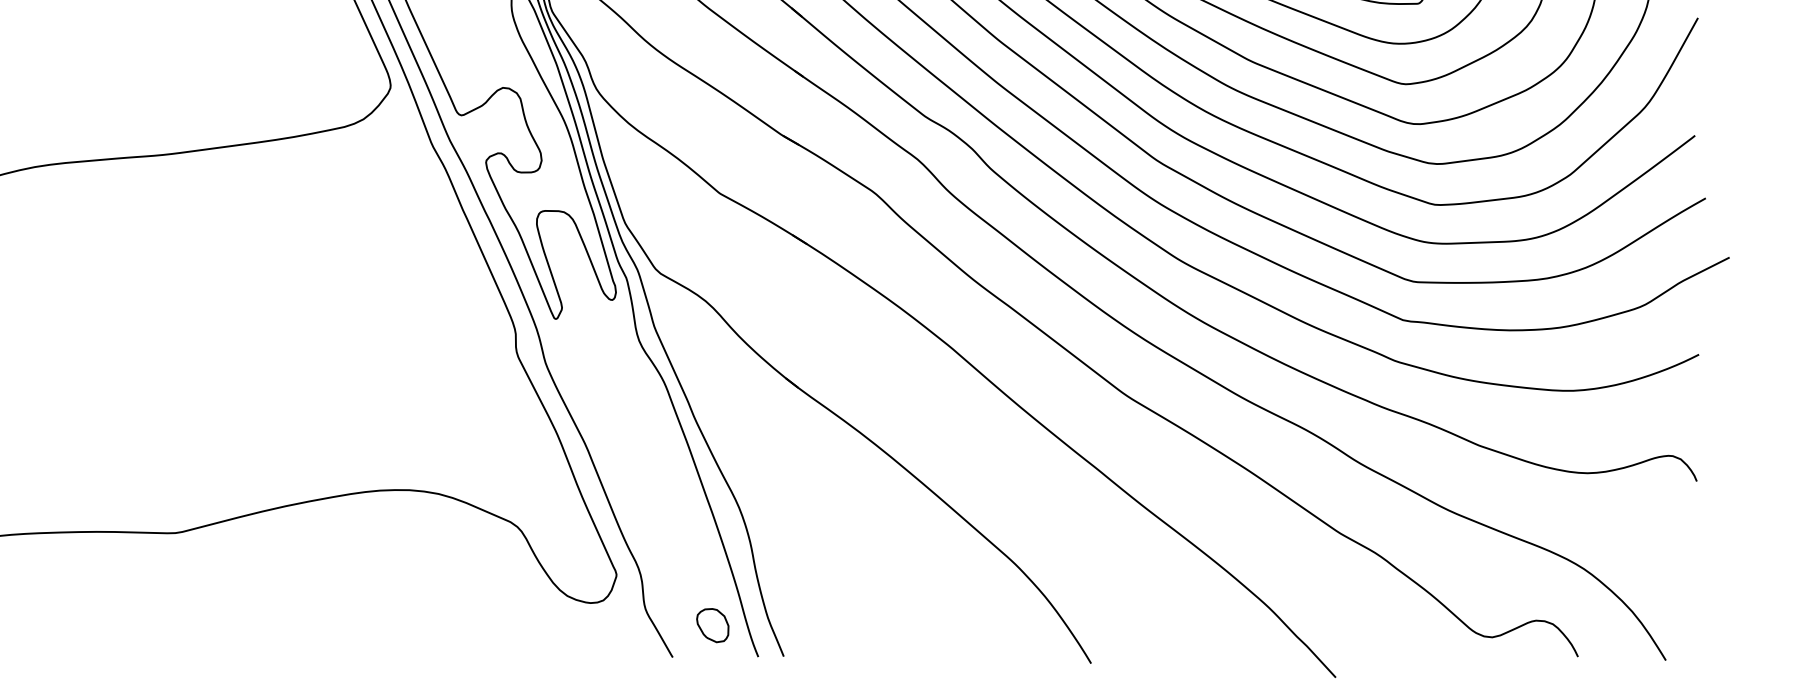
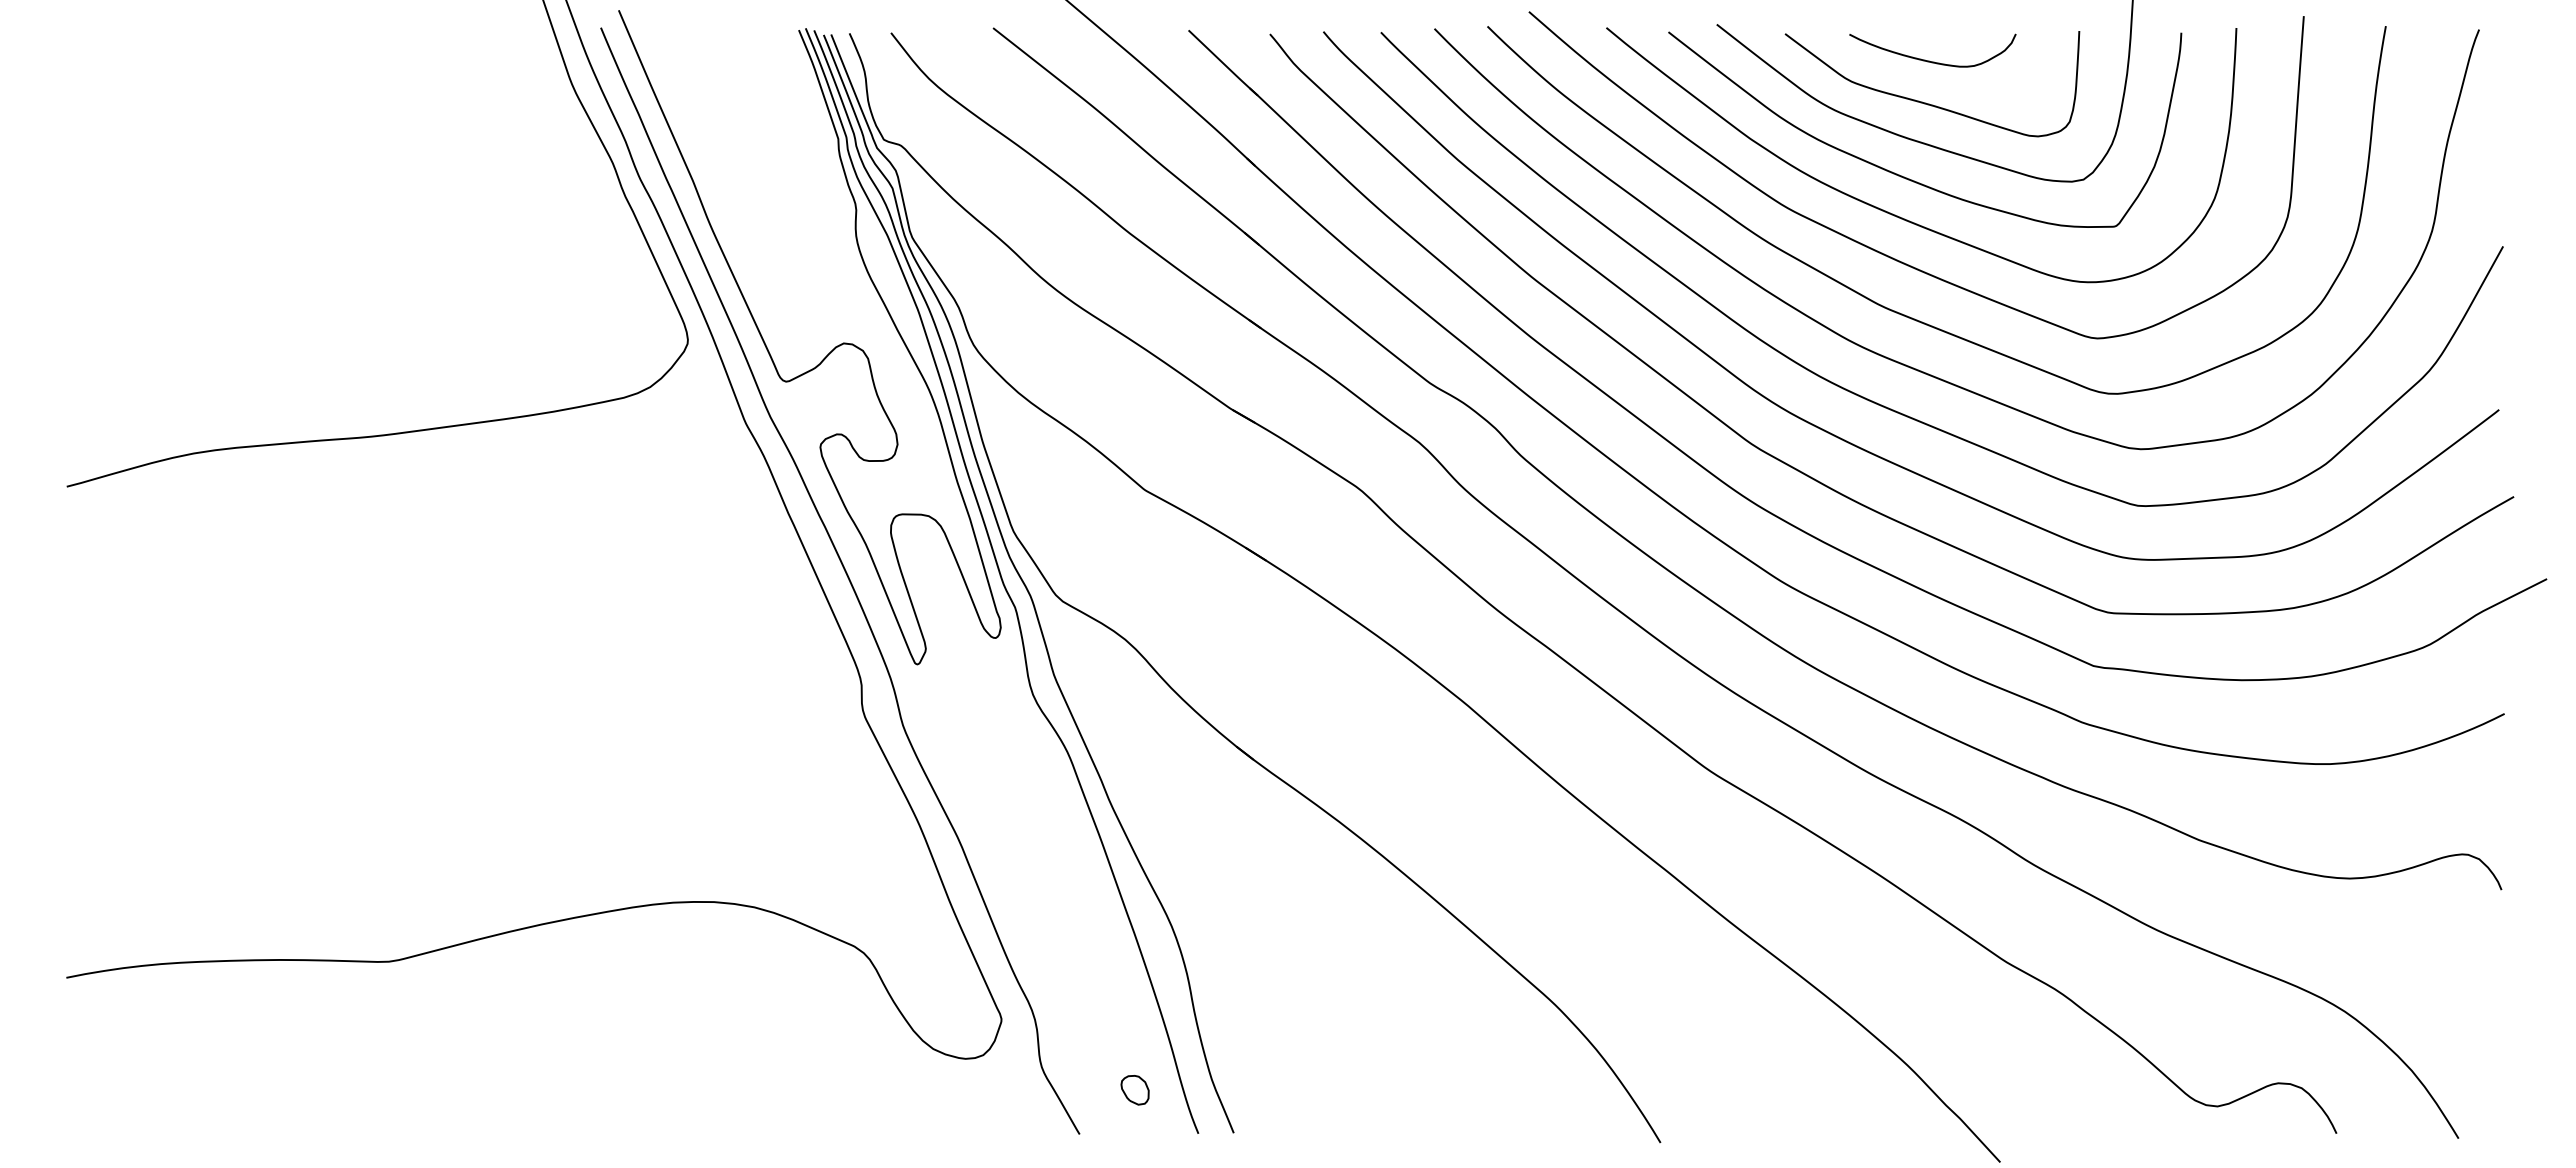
part: (712, 625) -> (1134, 1090), size x0.62

